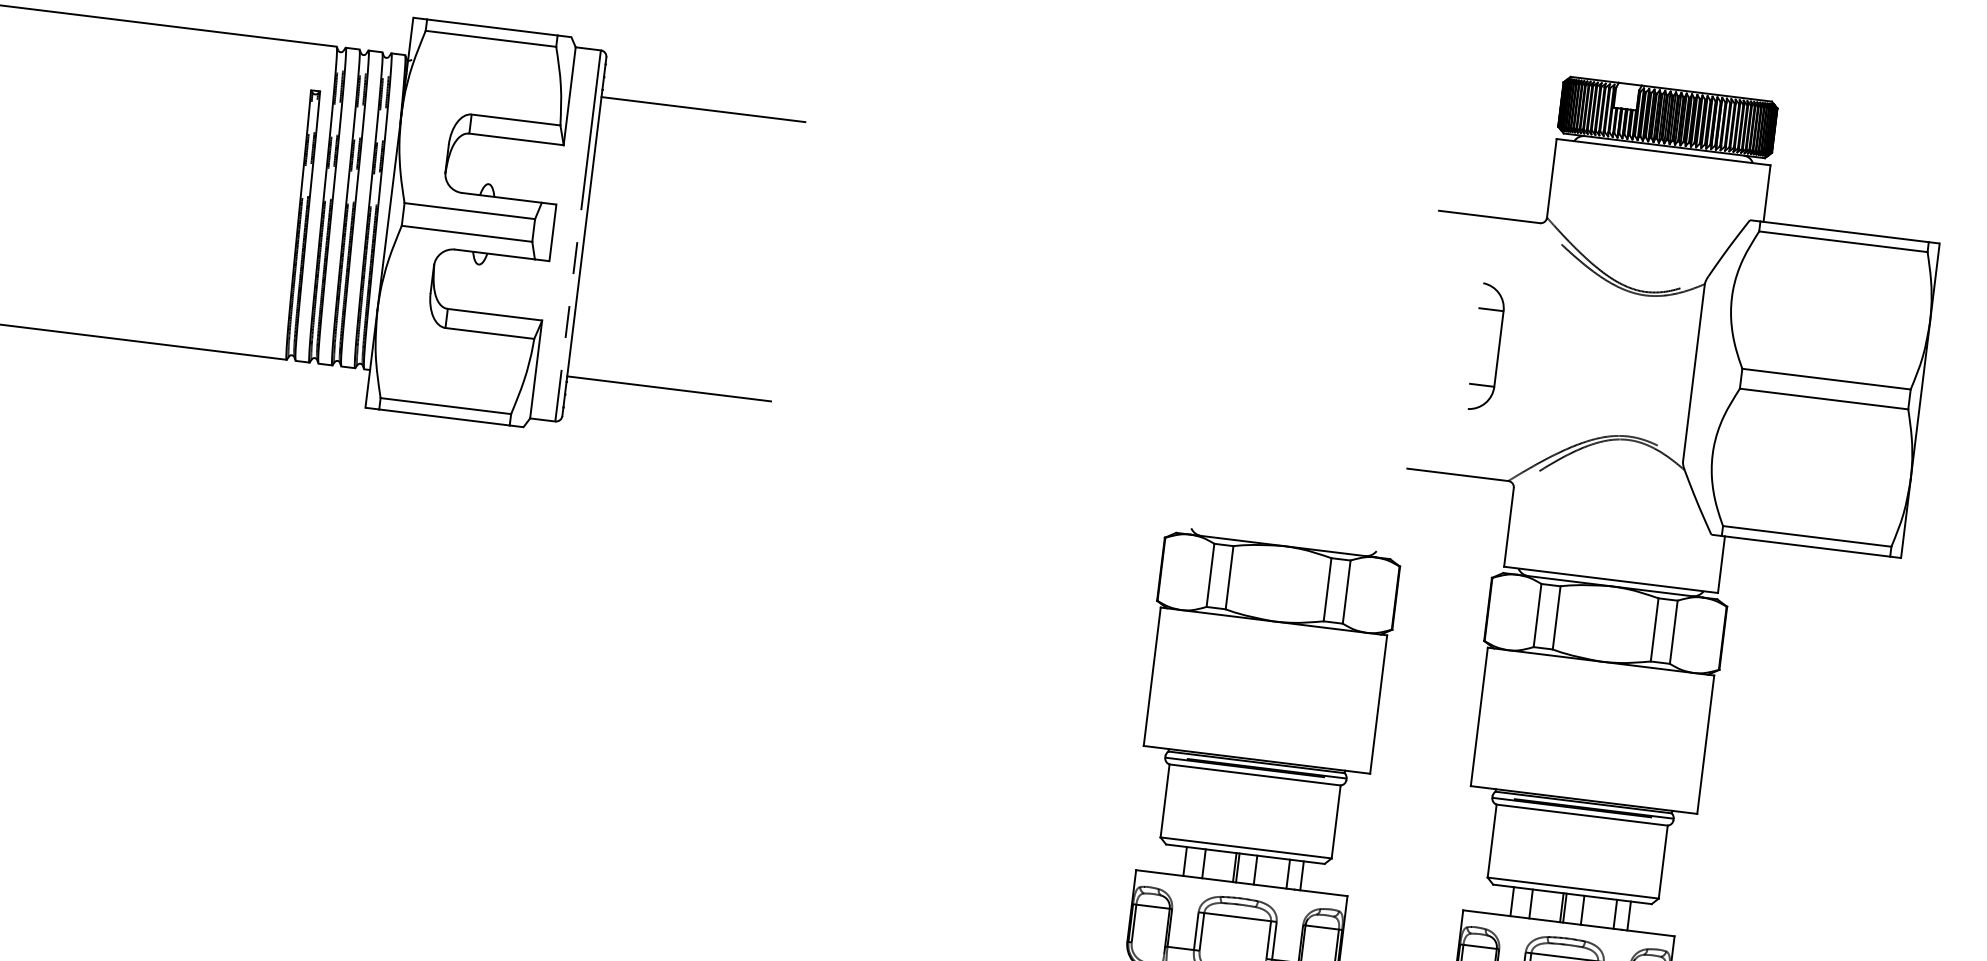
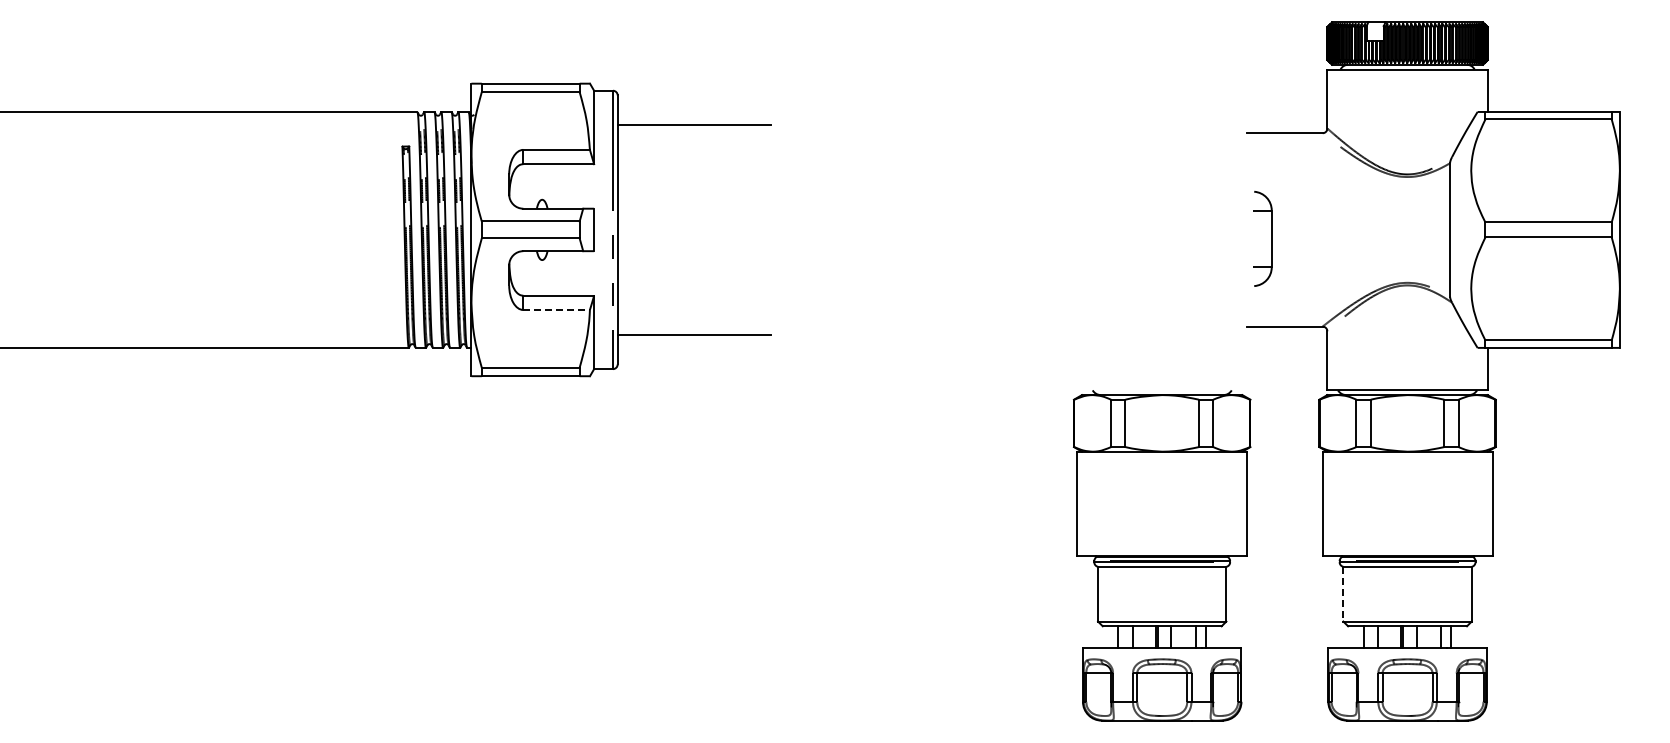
line: (490, 334) -> (557, 310), solid -> dashed
part: (1498, 348) -> (1271, 238), moved
line: (1492, 841) -> (1343, 594), solid -> dashed

